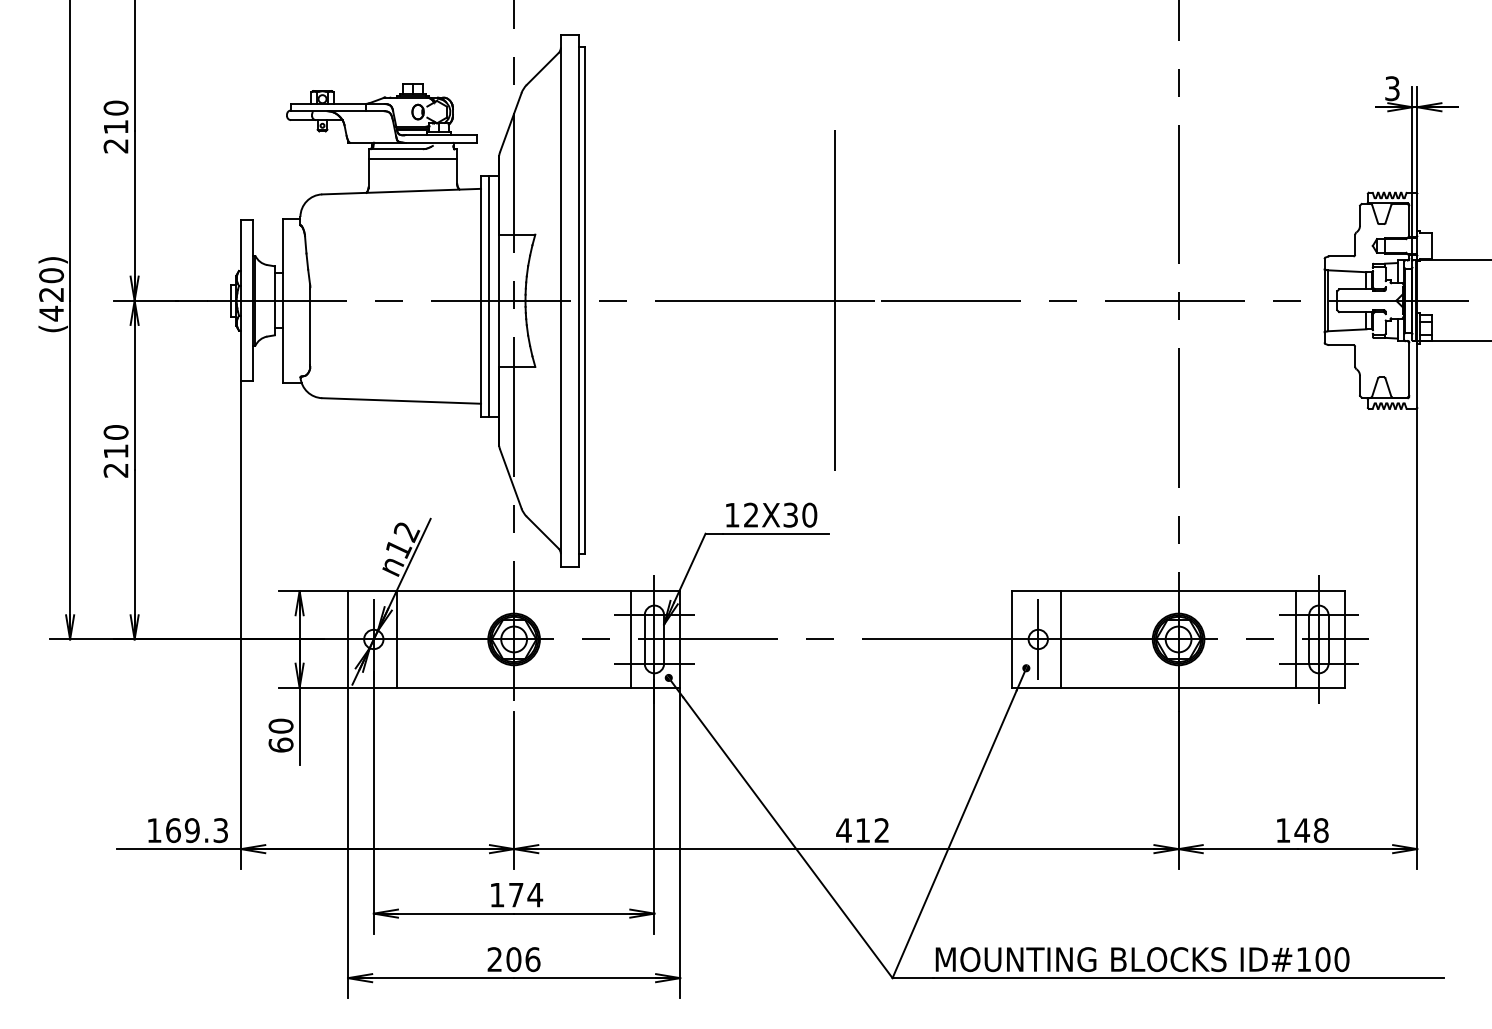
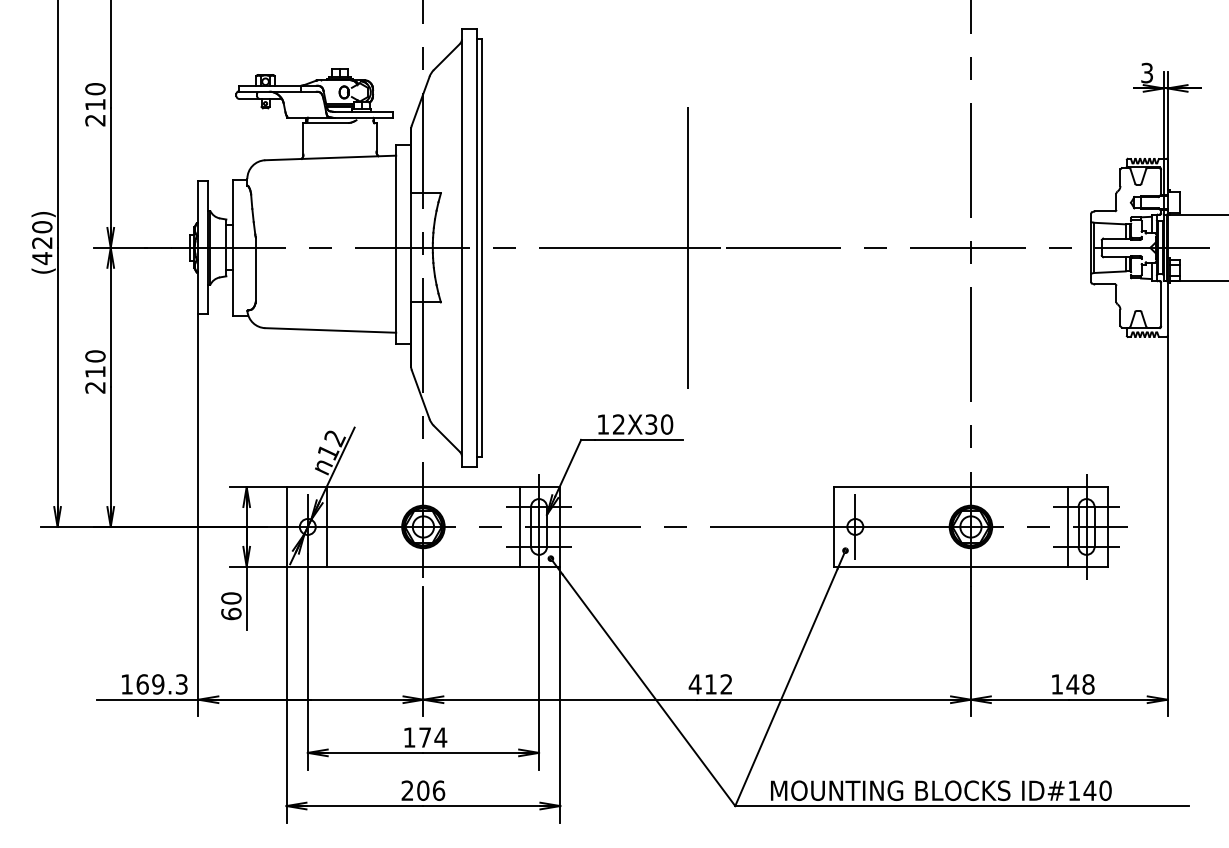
line: (412, 158) -> (339, 130), removed
line: (489, 295) -> (403, 243), removed
line: (1061, 639) -> (874, 527), removed
text: (1322, 959) -> (1089, 790), ID#100 -> ID#140

